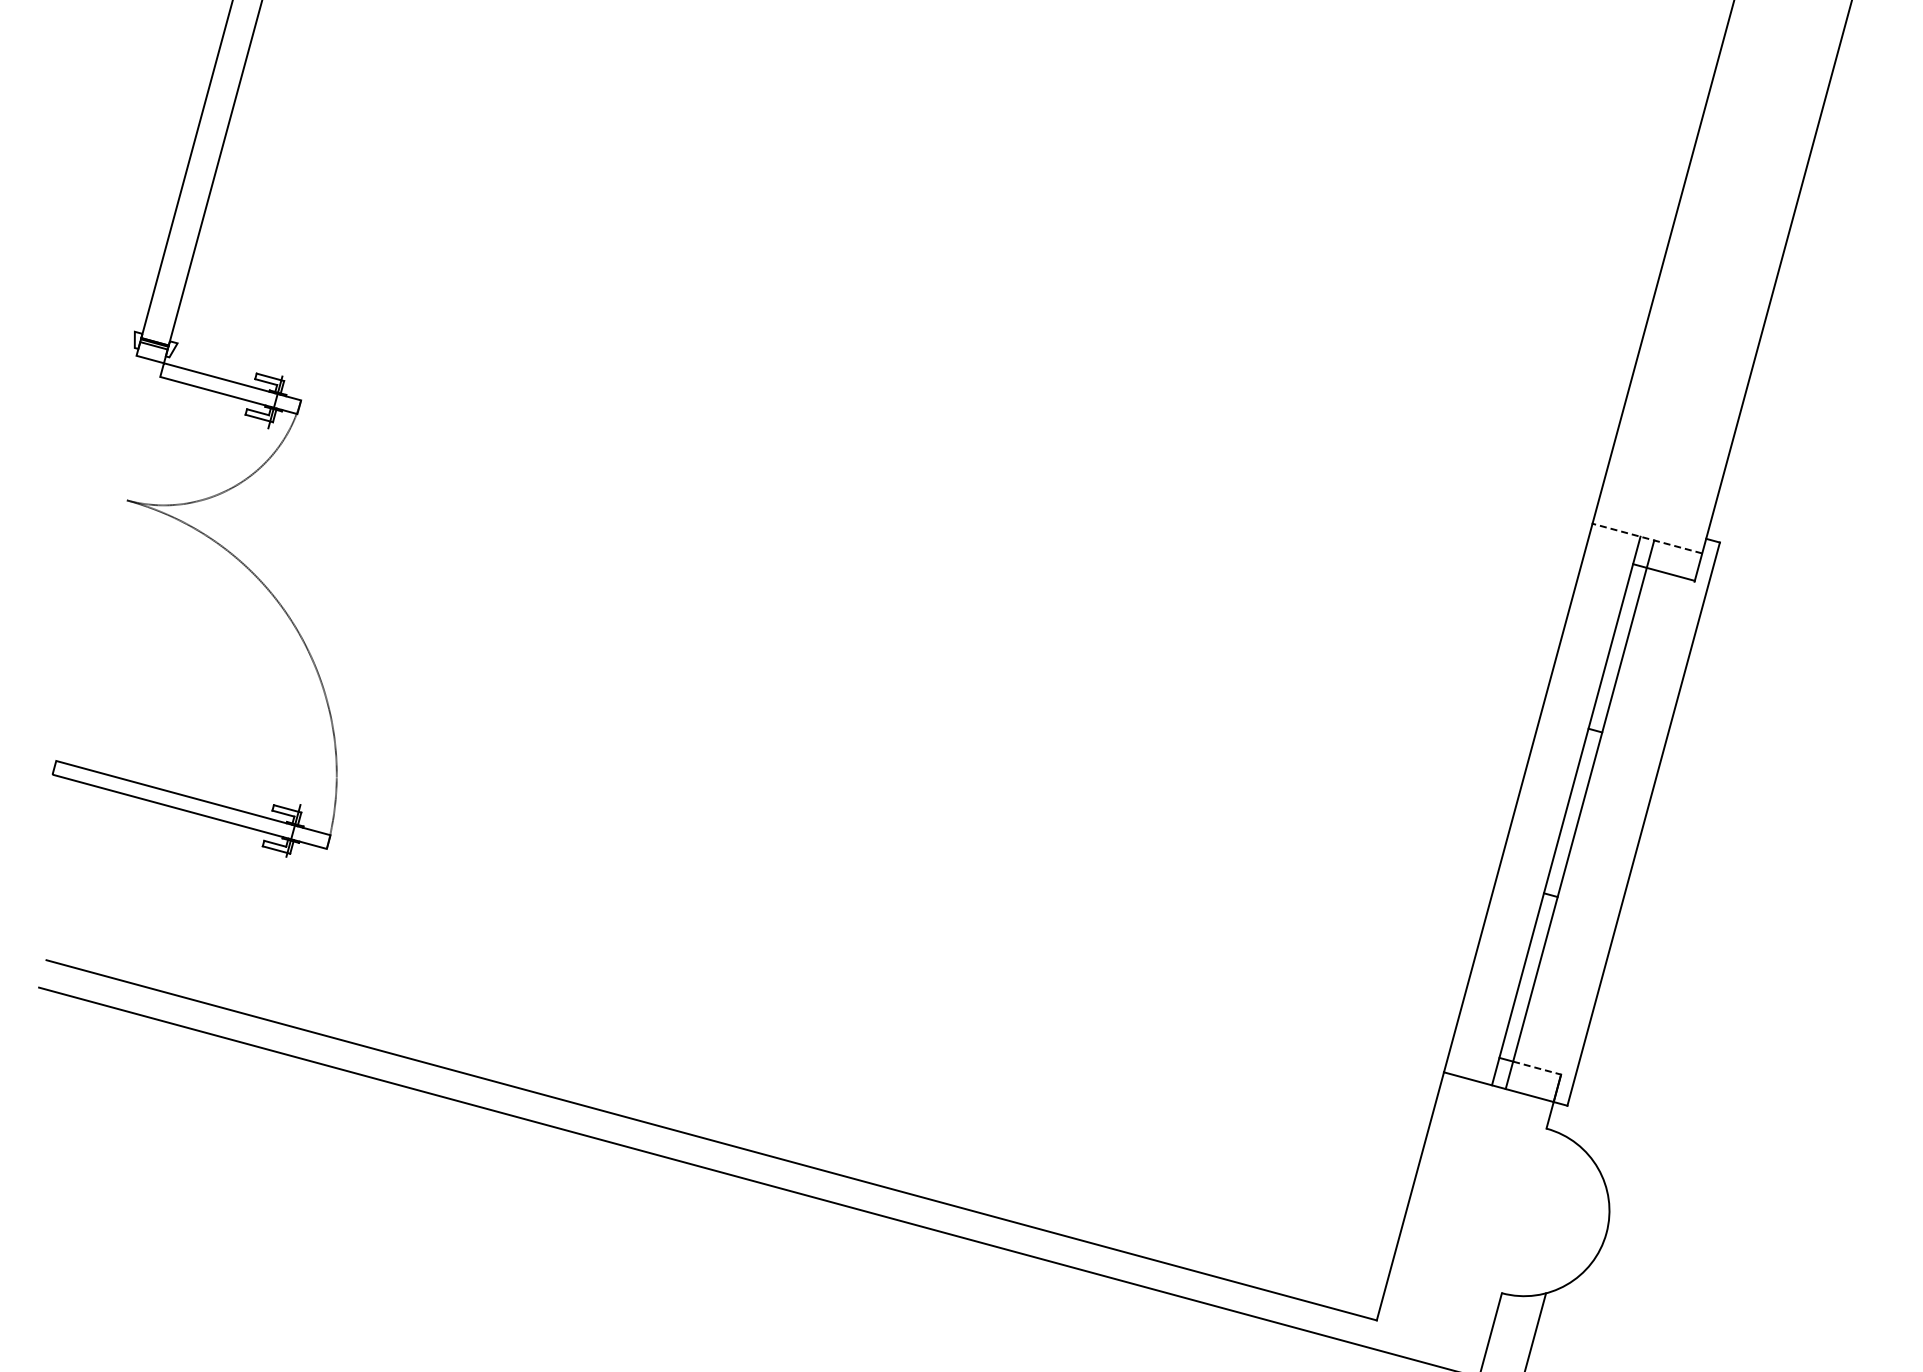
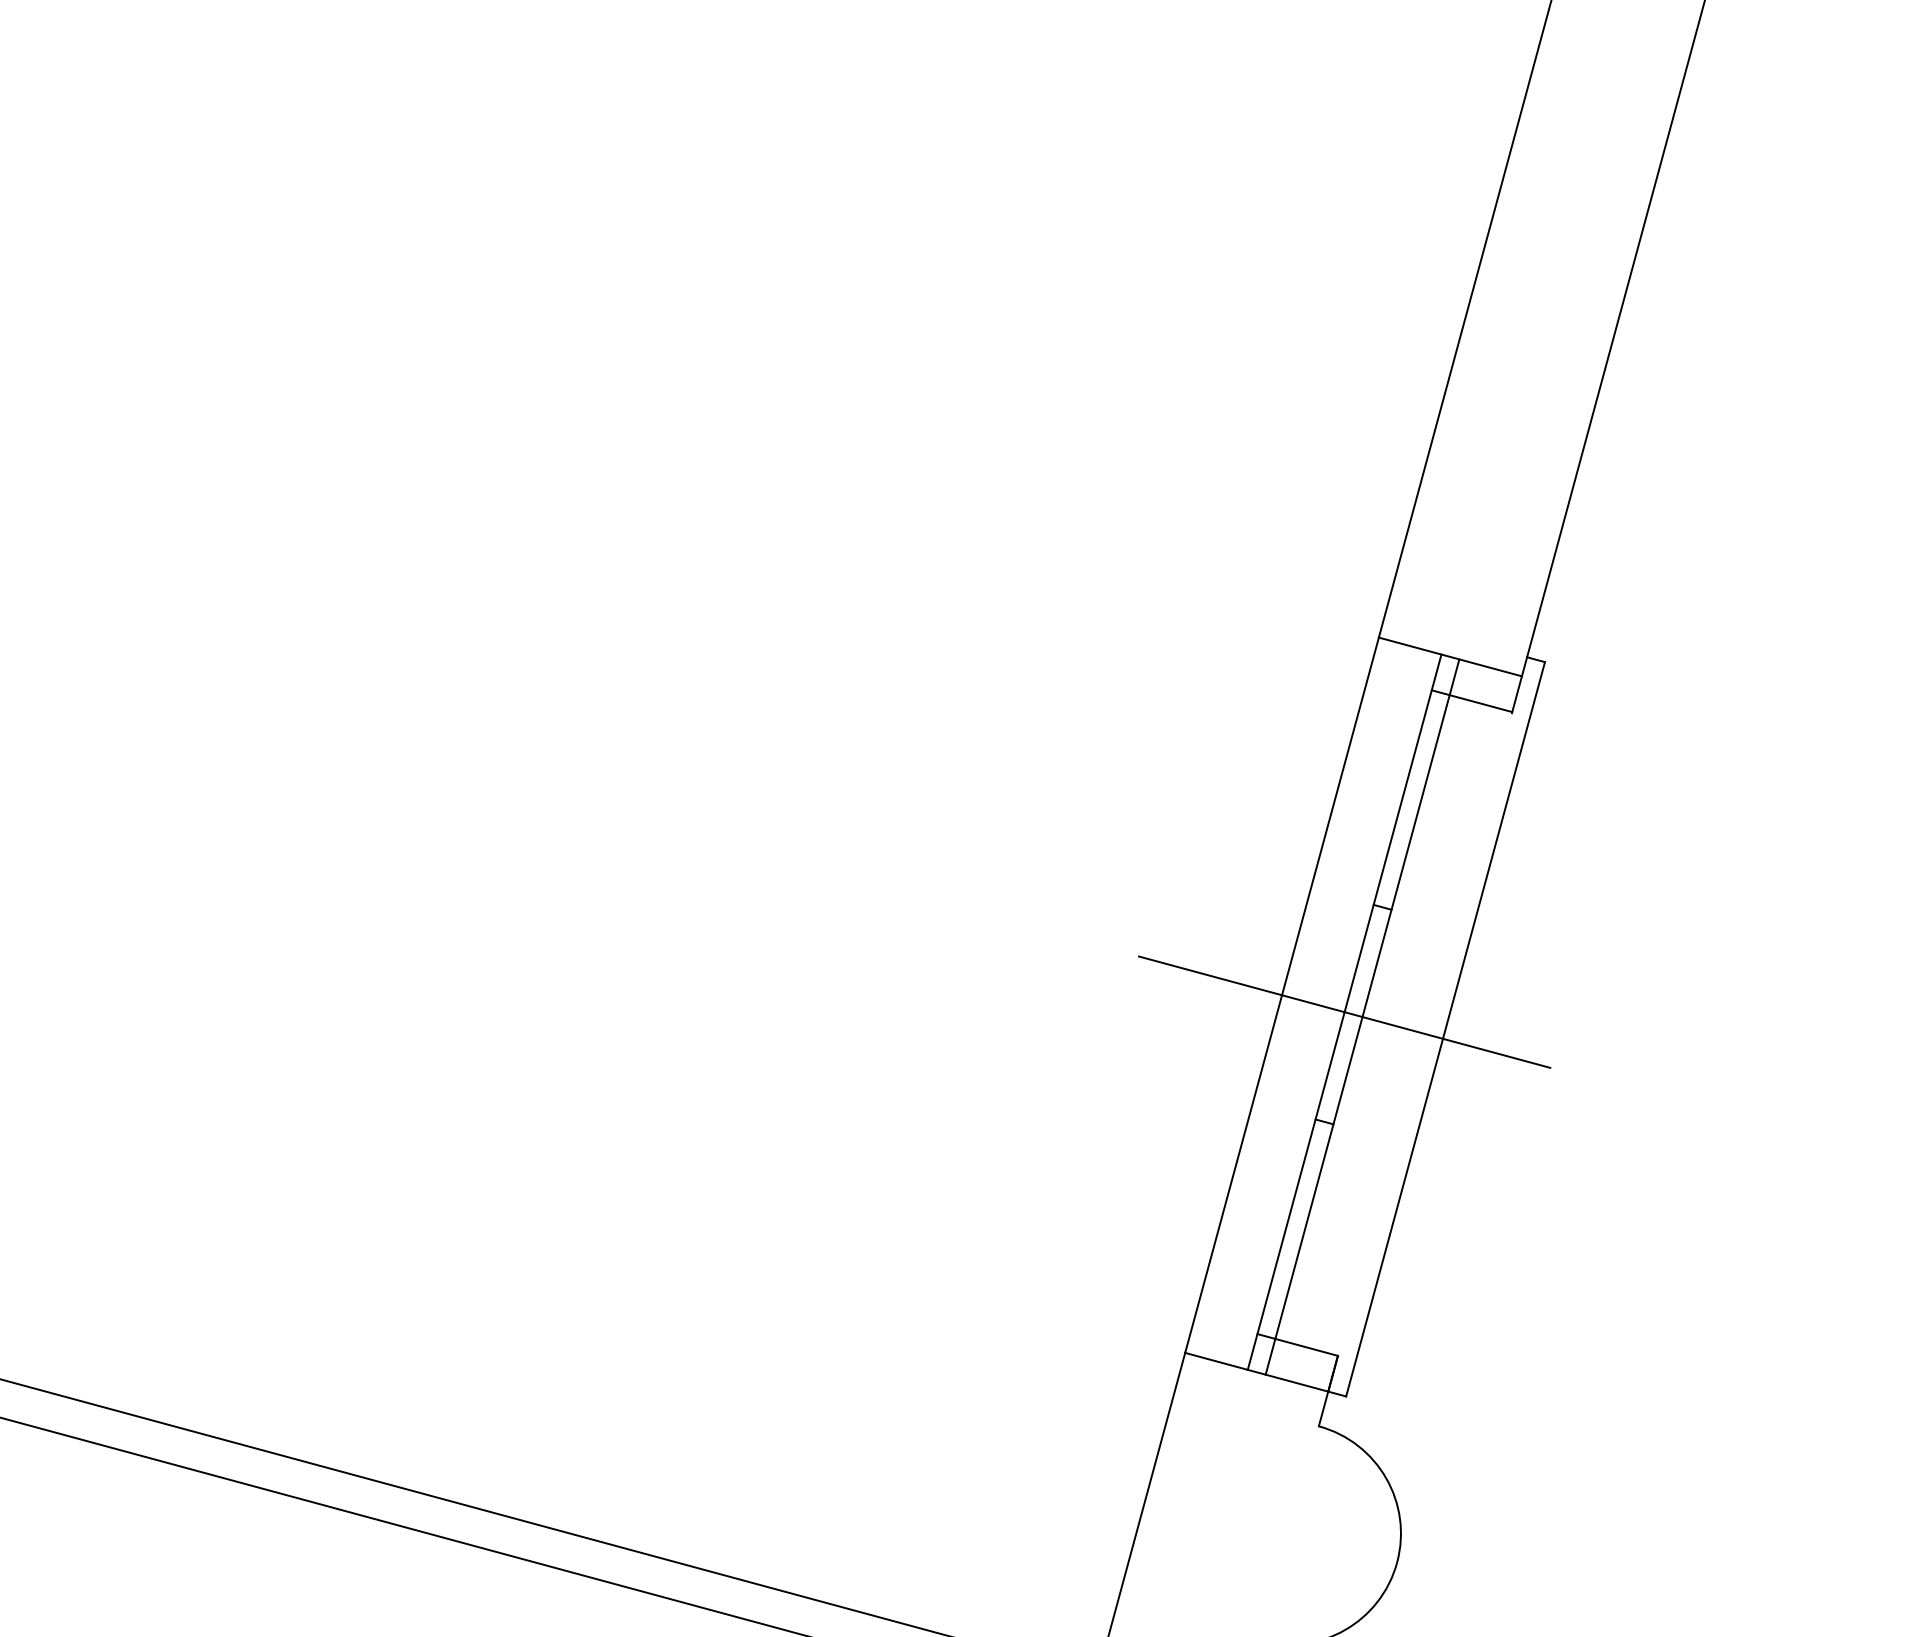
line: (1647, 538) -> (1450, 656), dashed -> solid
line: (1565, 810) -> (1343, 1011), added
line: (1537, 1068) -> (1307, 1347), dashed -> solid

